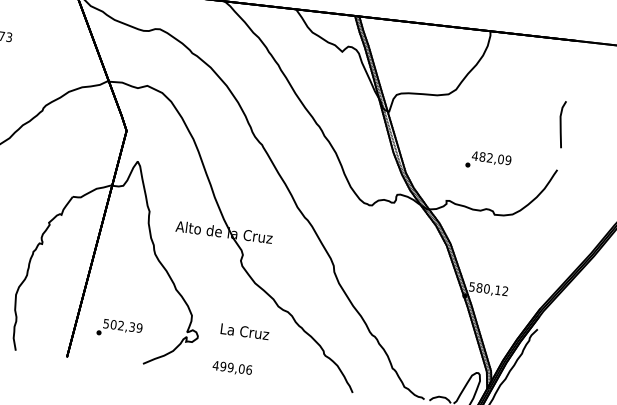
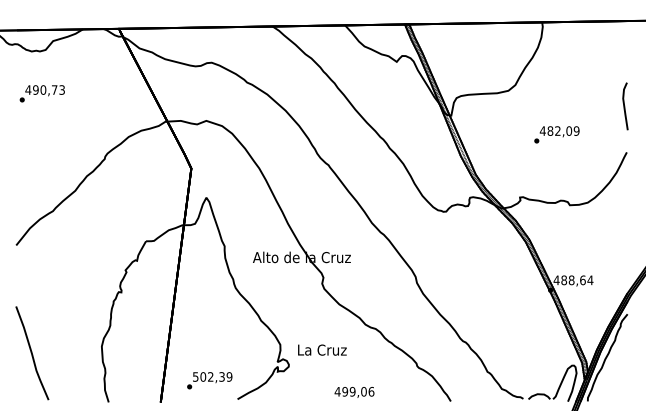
text: (488, 161) -> (556, 134), moved
text: (488, 289) -> (573, 280), 580,12 -> 488,64
text: (119, 329) -> (209, 380), moved
text: (245, 331) -> (322, 349), moved
text: (232, 368) -> (354, 392), moved

